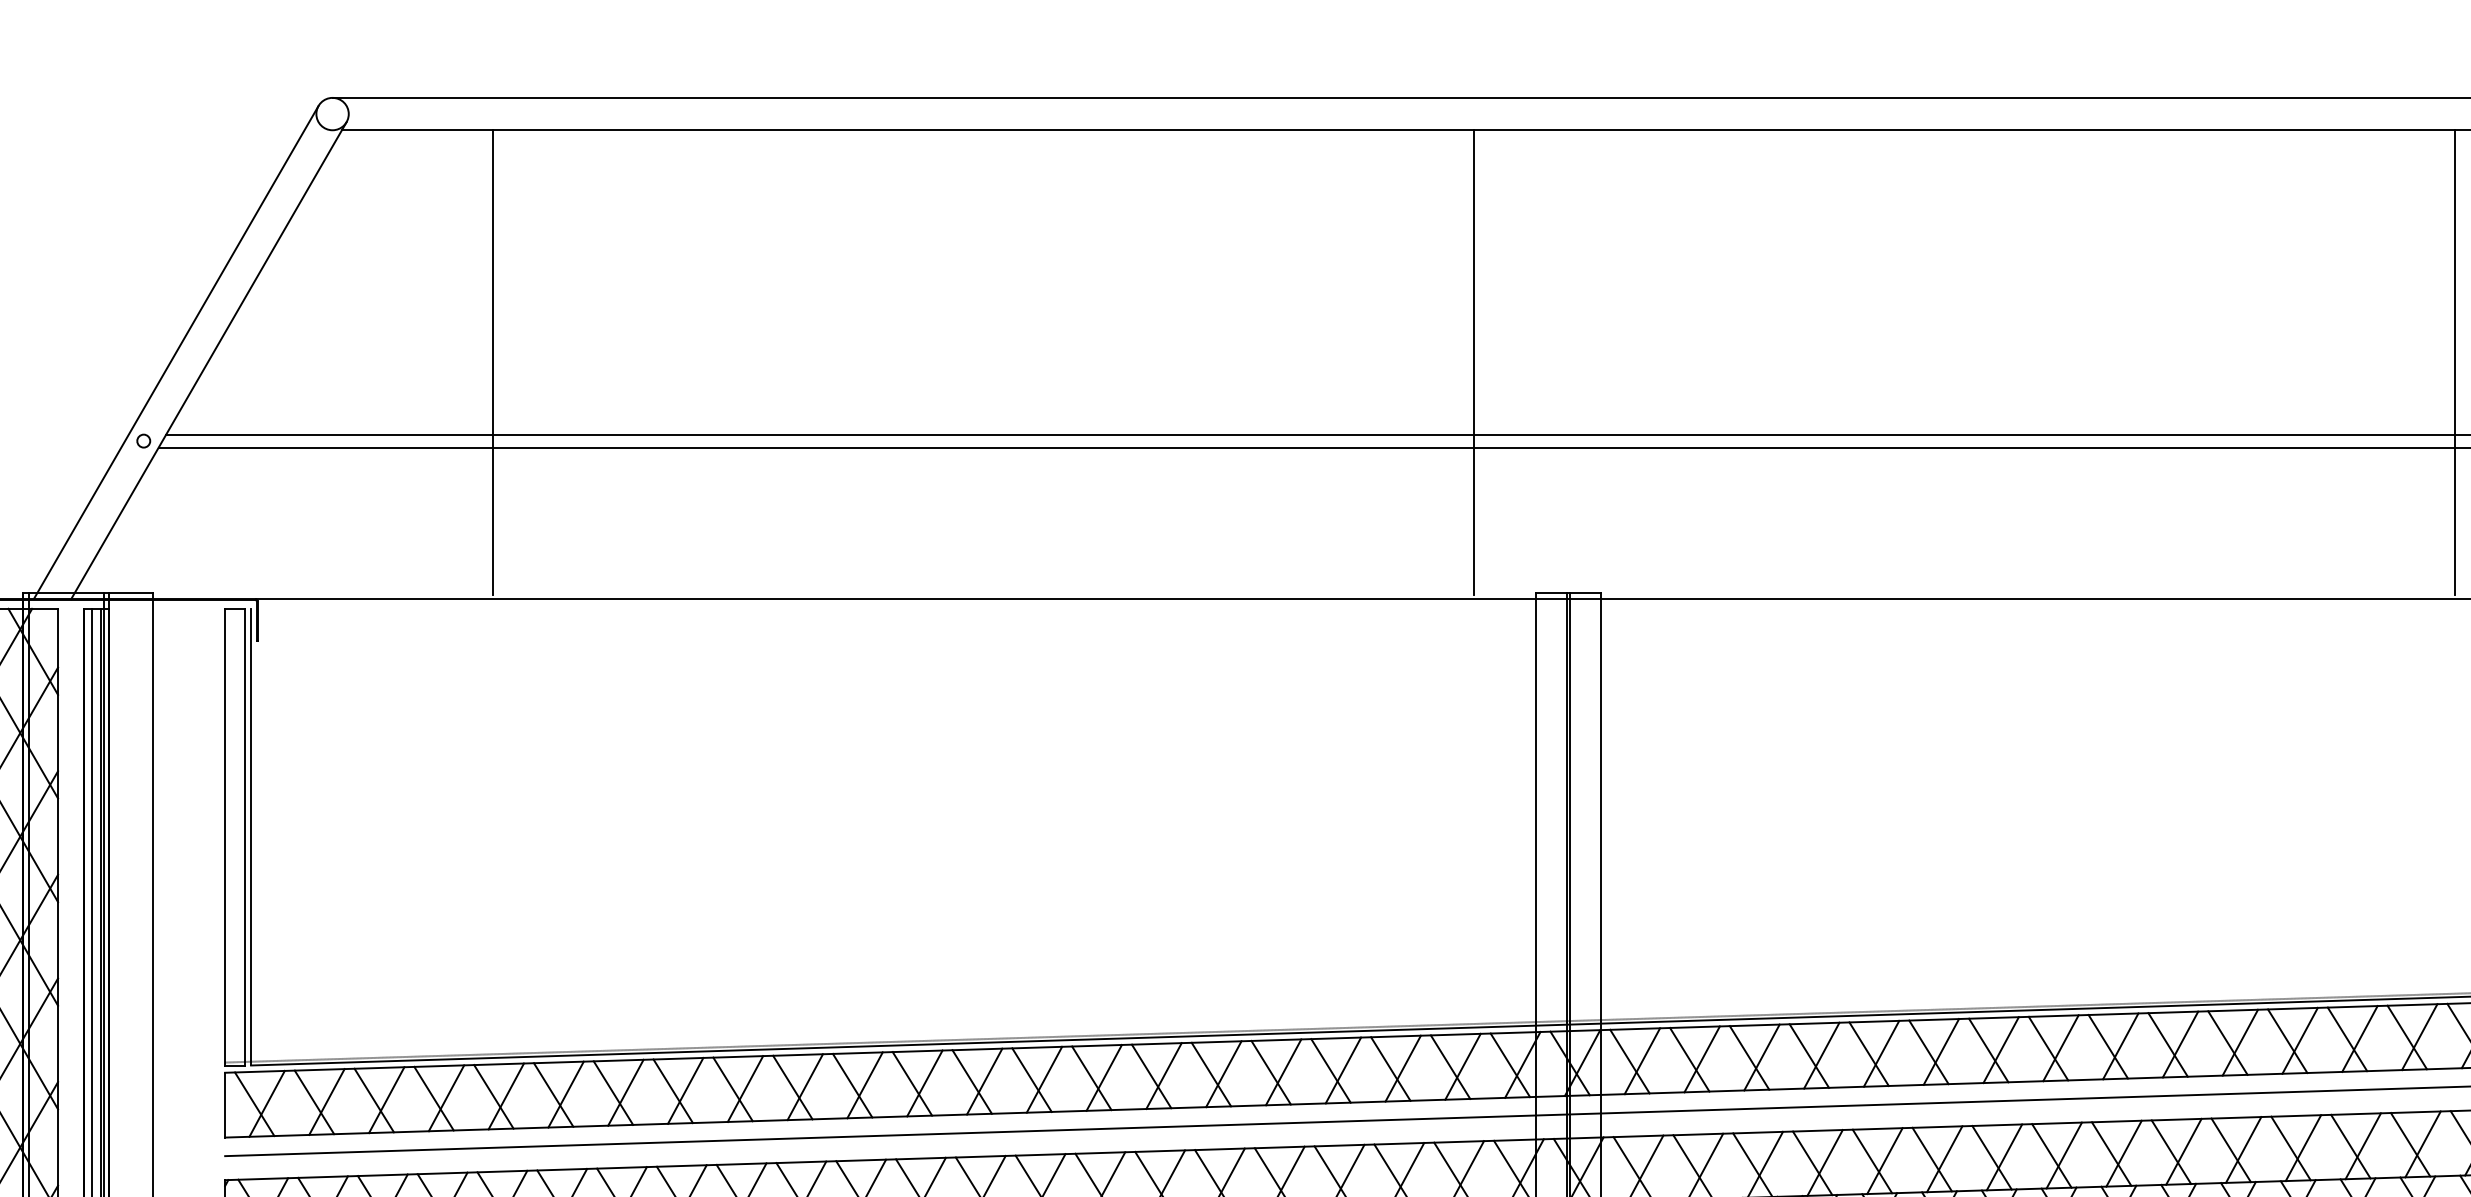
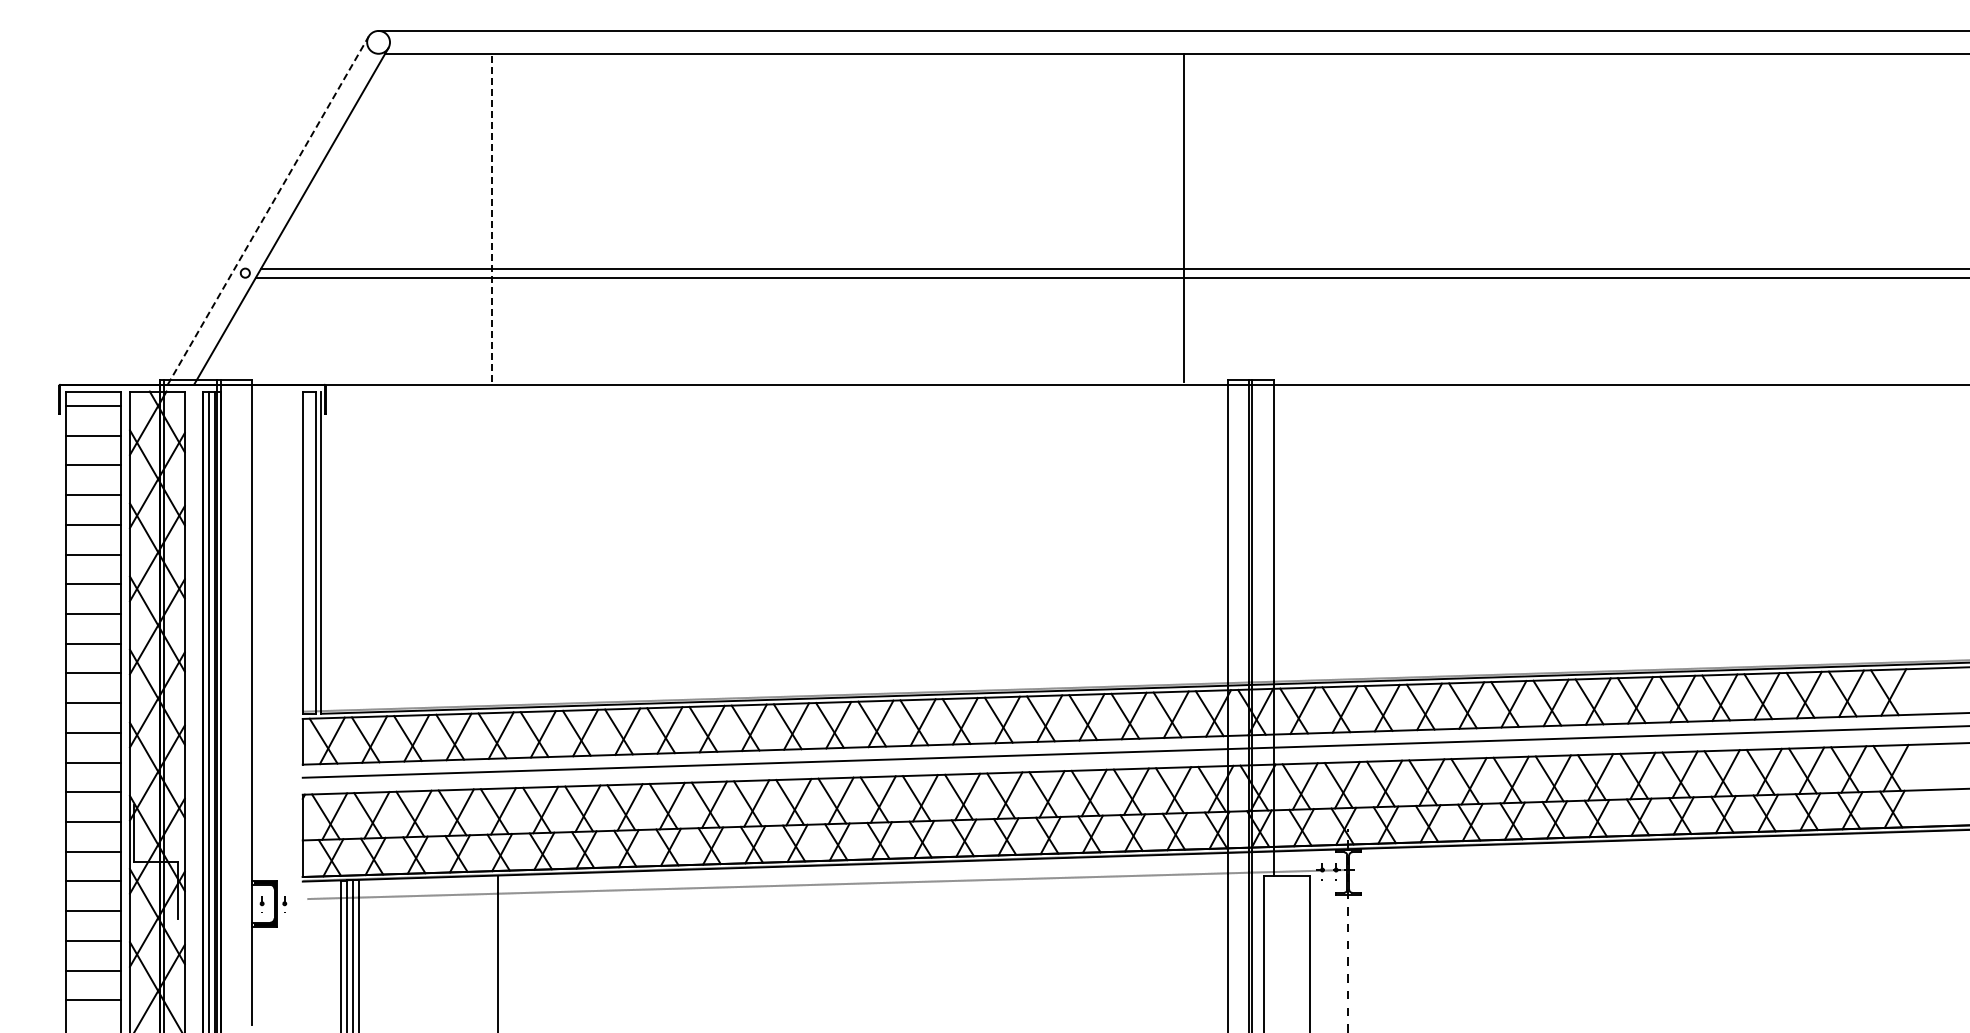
line: (176, 352) -> (268, 210), solid -> dashed
line: (492, 362) -> (491, 217), solid -> dashed
line: (2455, 362) -> (1876, 217), removed

